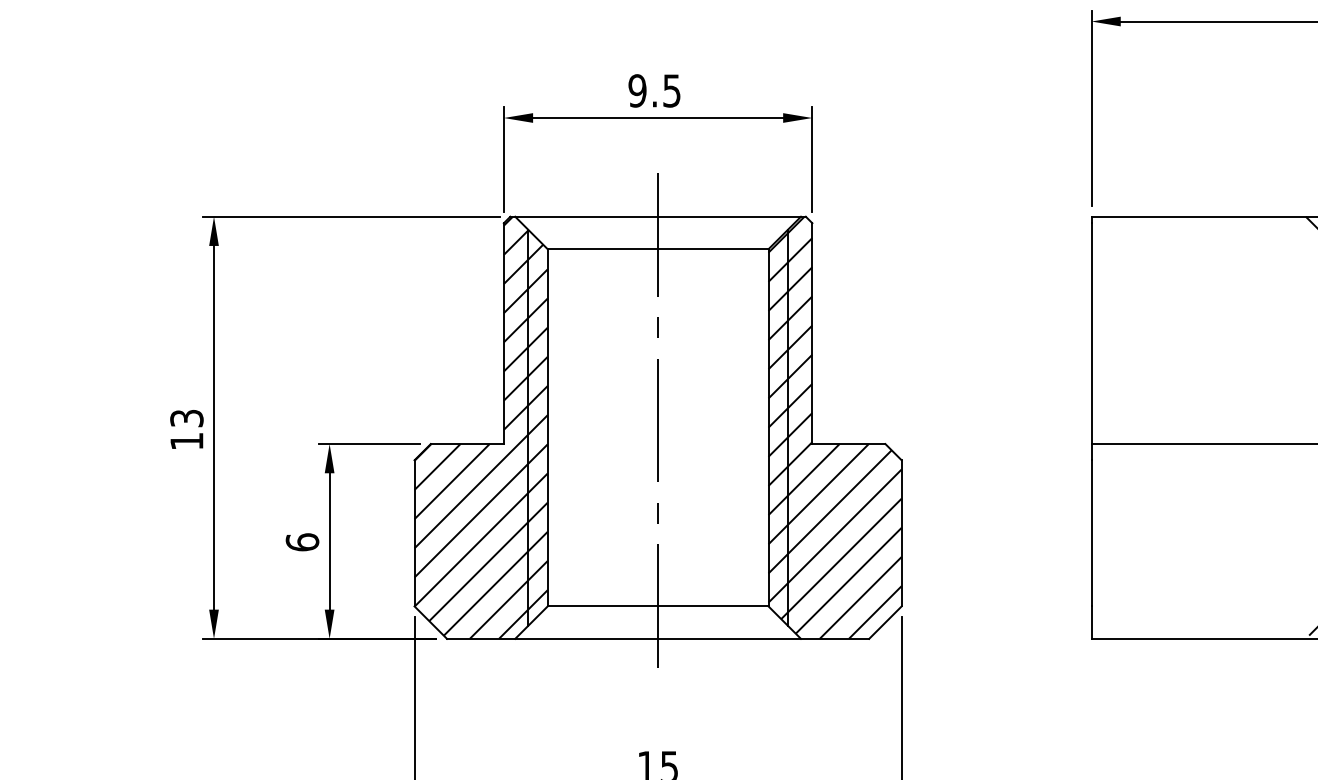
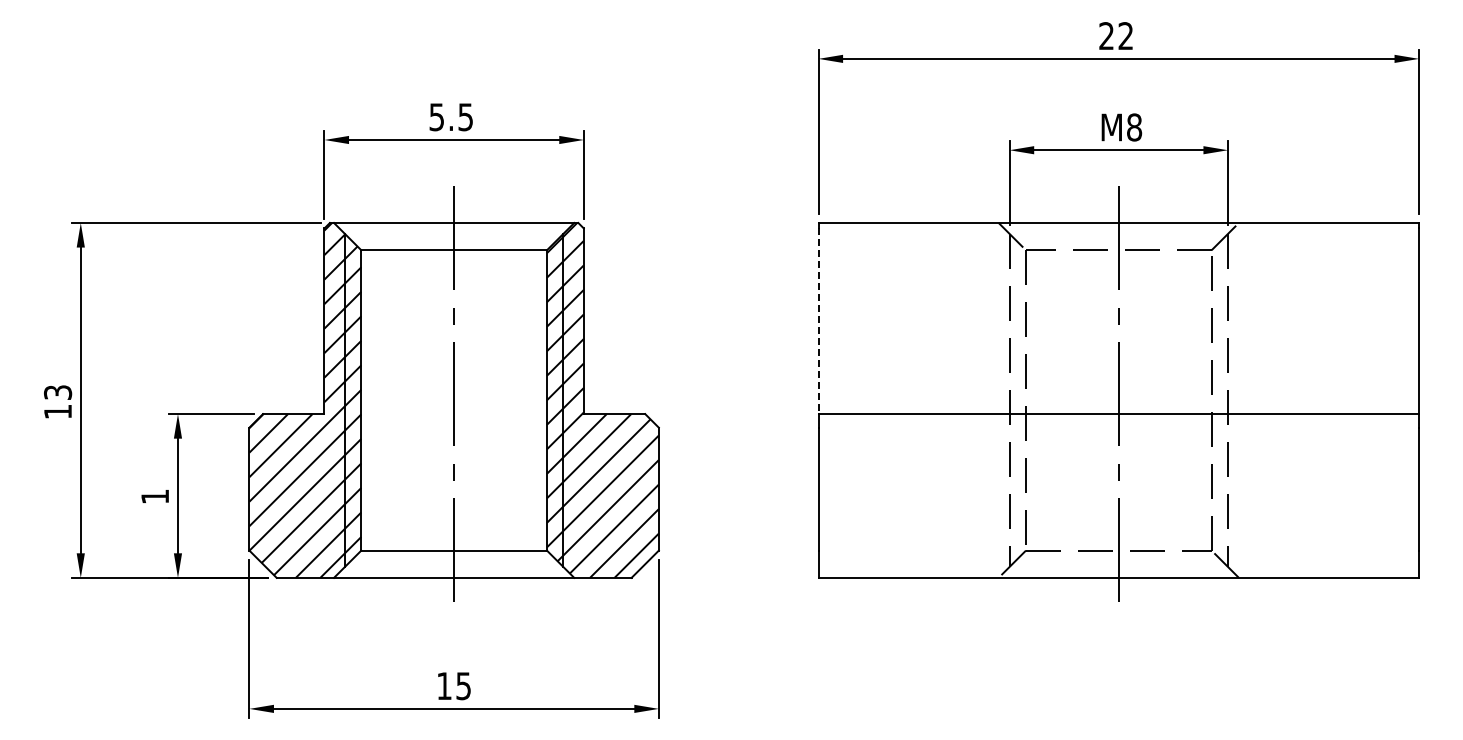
text: (637, 91) -> (436, 117), 9.5 -> 5.5
line: (1091, 333) -> (818, 321), solid -> dashed
text: (302, 542) -> (155, 496), 6 -> 1

